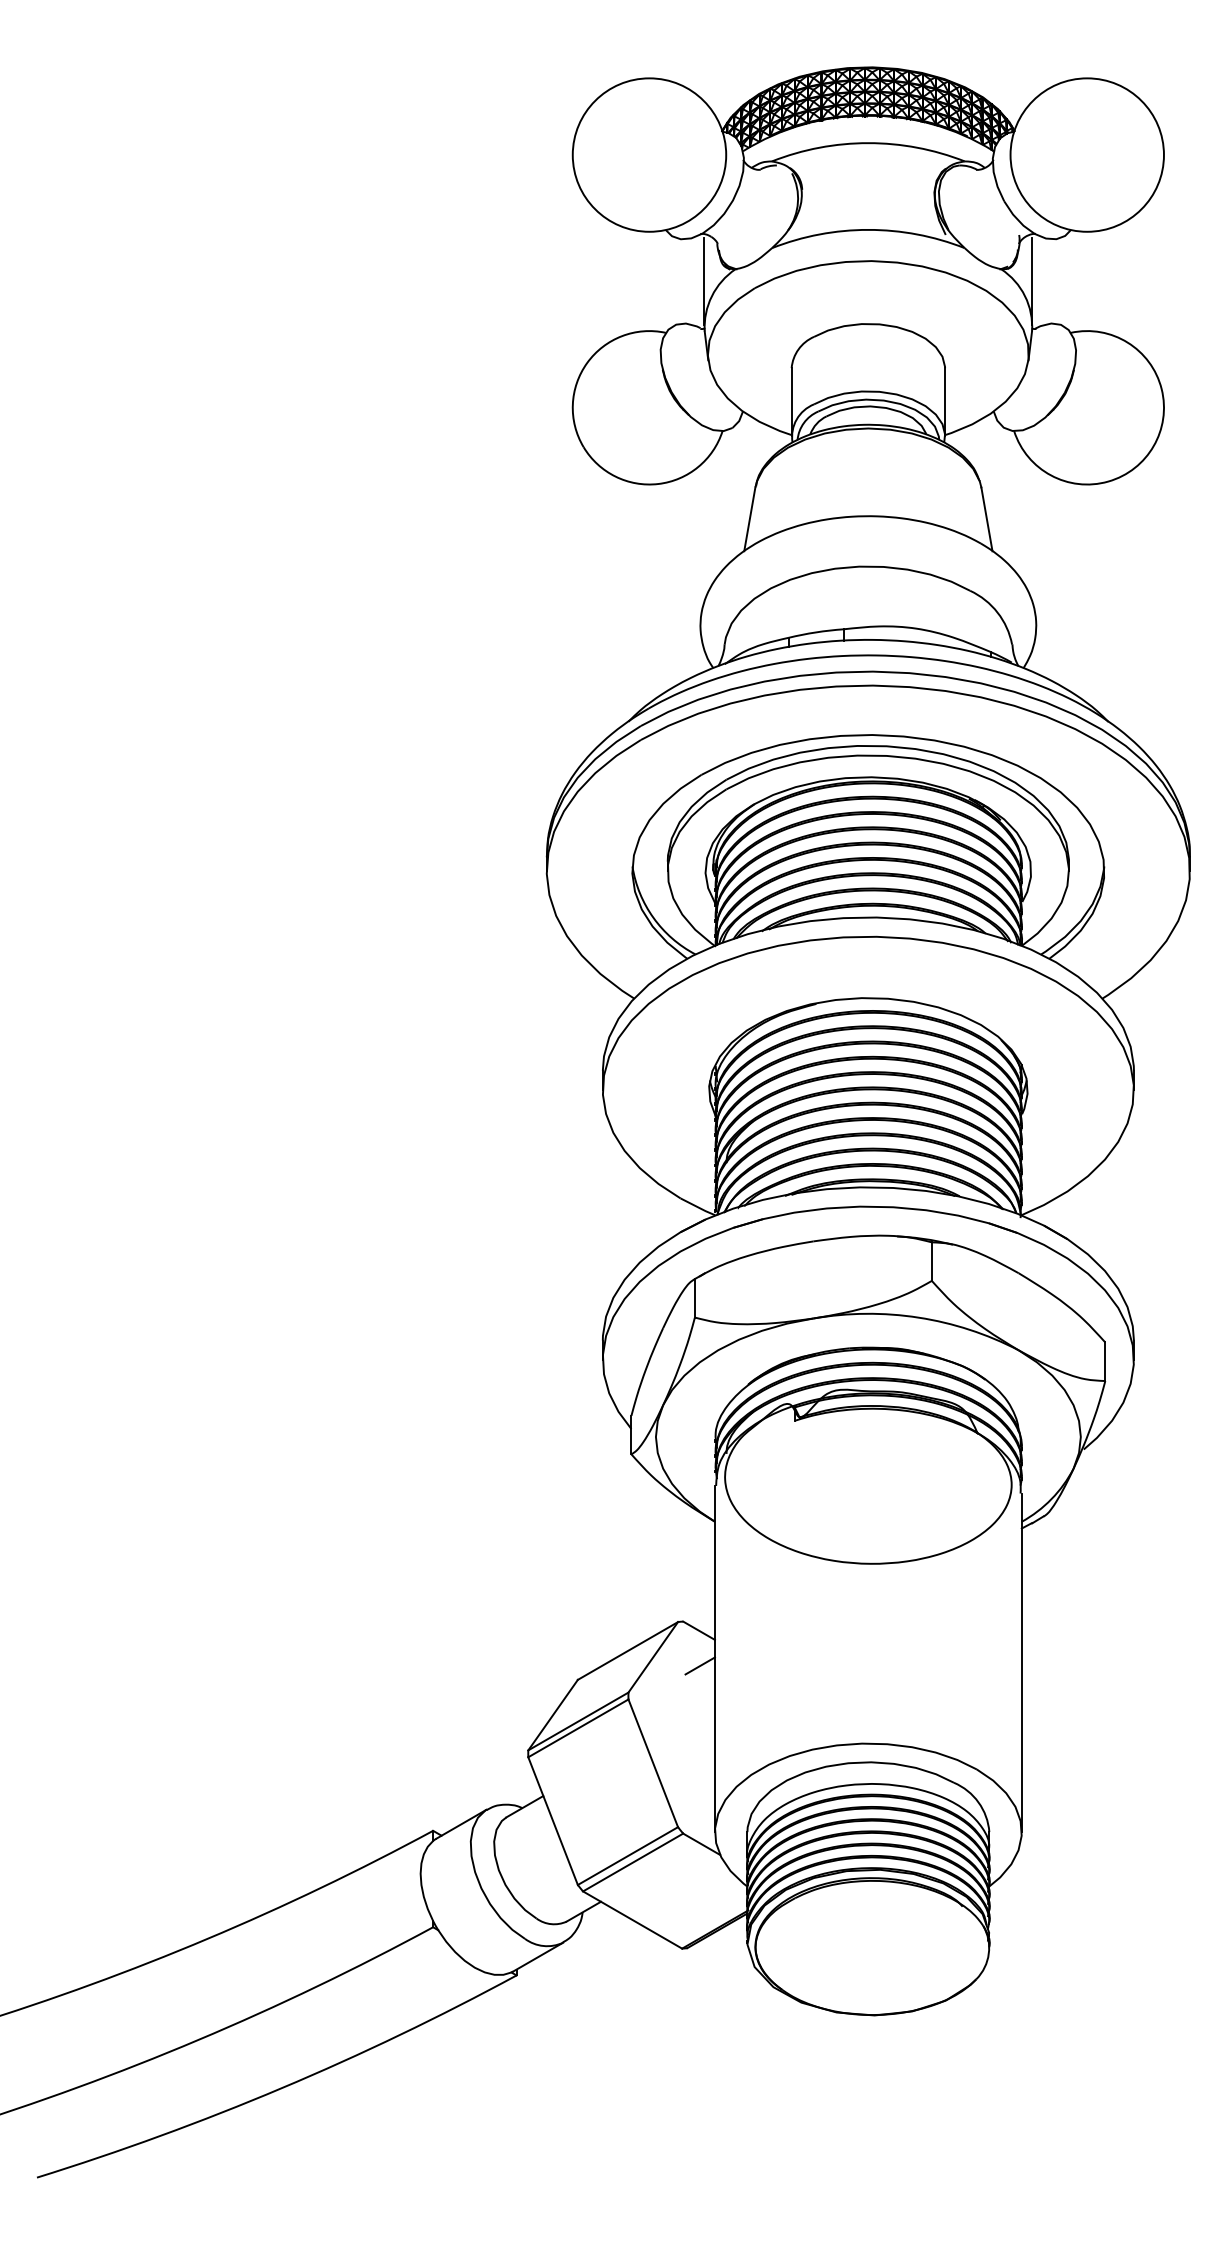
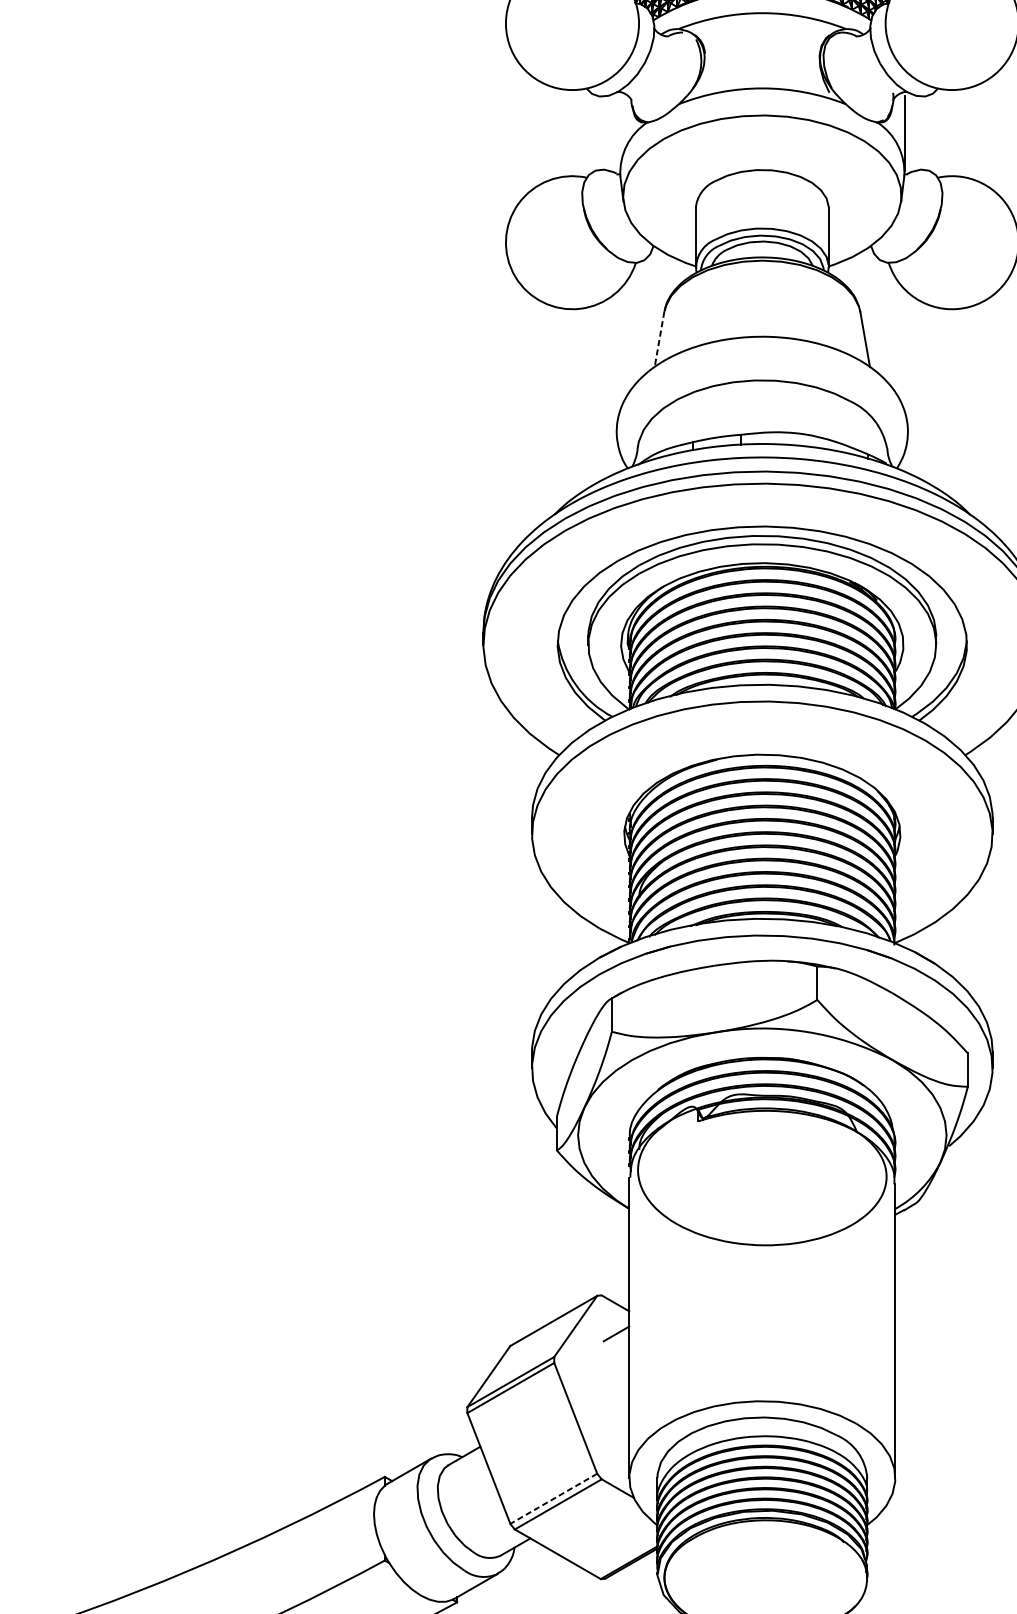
line: (704, 281) -> (620, 133), removed
line: (749, 519) -> (659, 339), solid -> dashed
line: (627, 1856) -> (553, 1499), solid -> dashed

